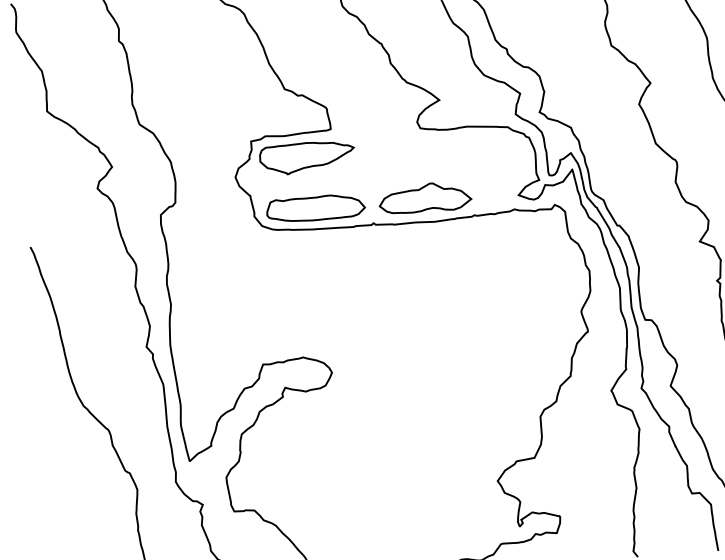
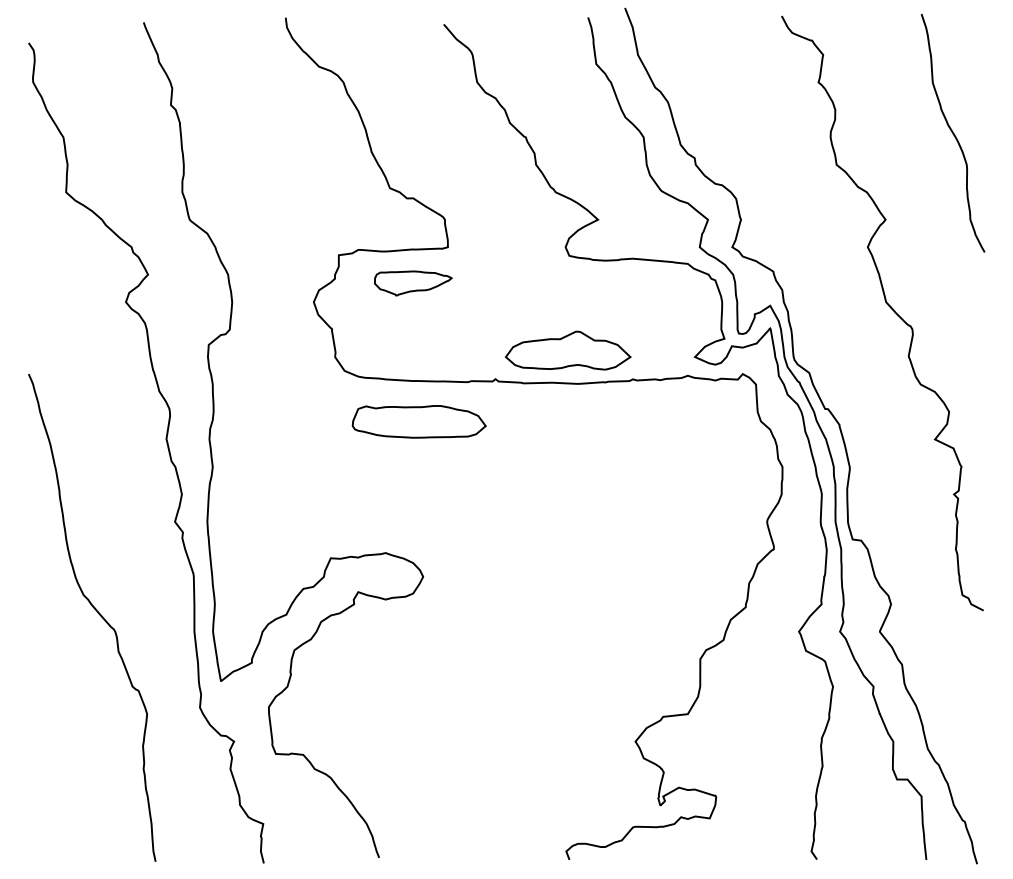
part: (307, 157) -> (413, 283), size x0.6
part: (315, 208) -> (418, 421), moved

